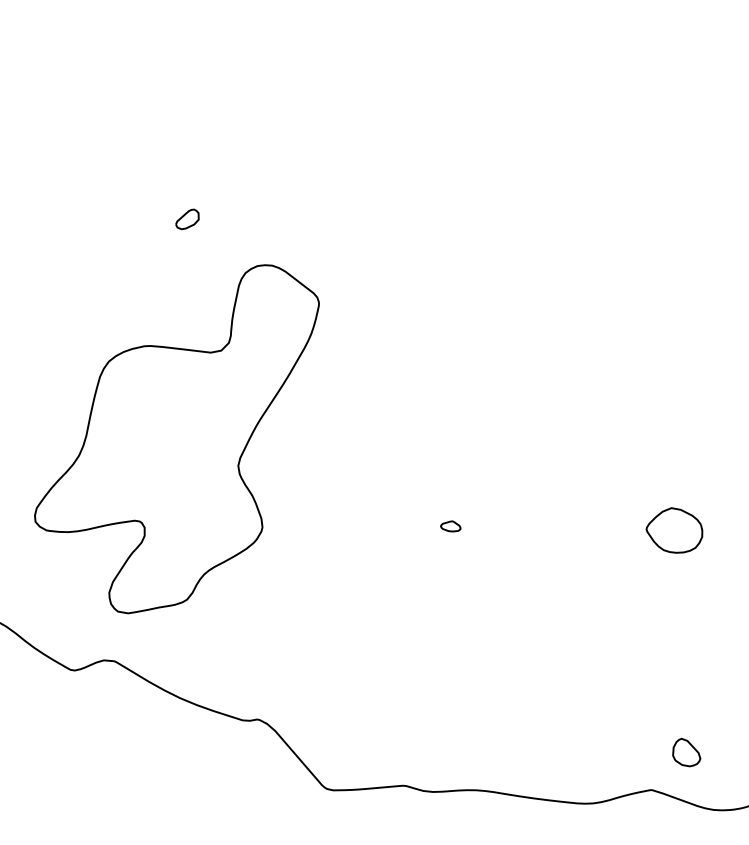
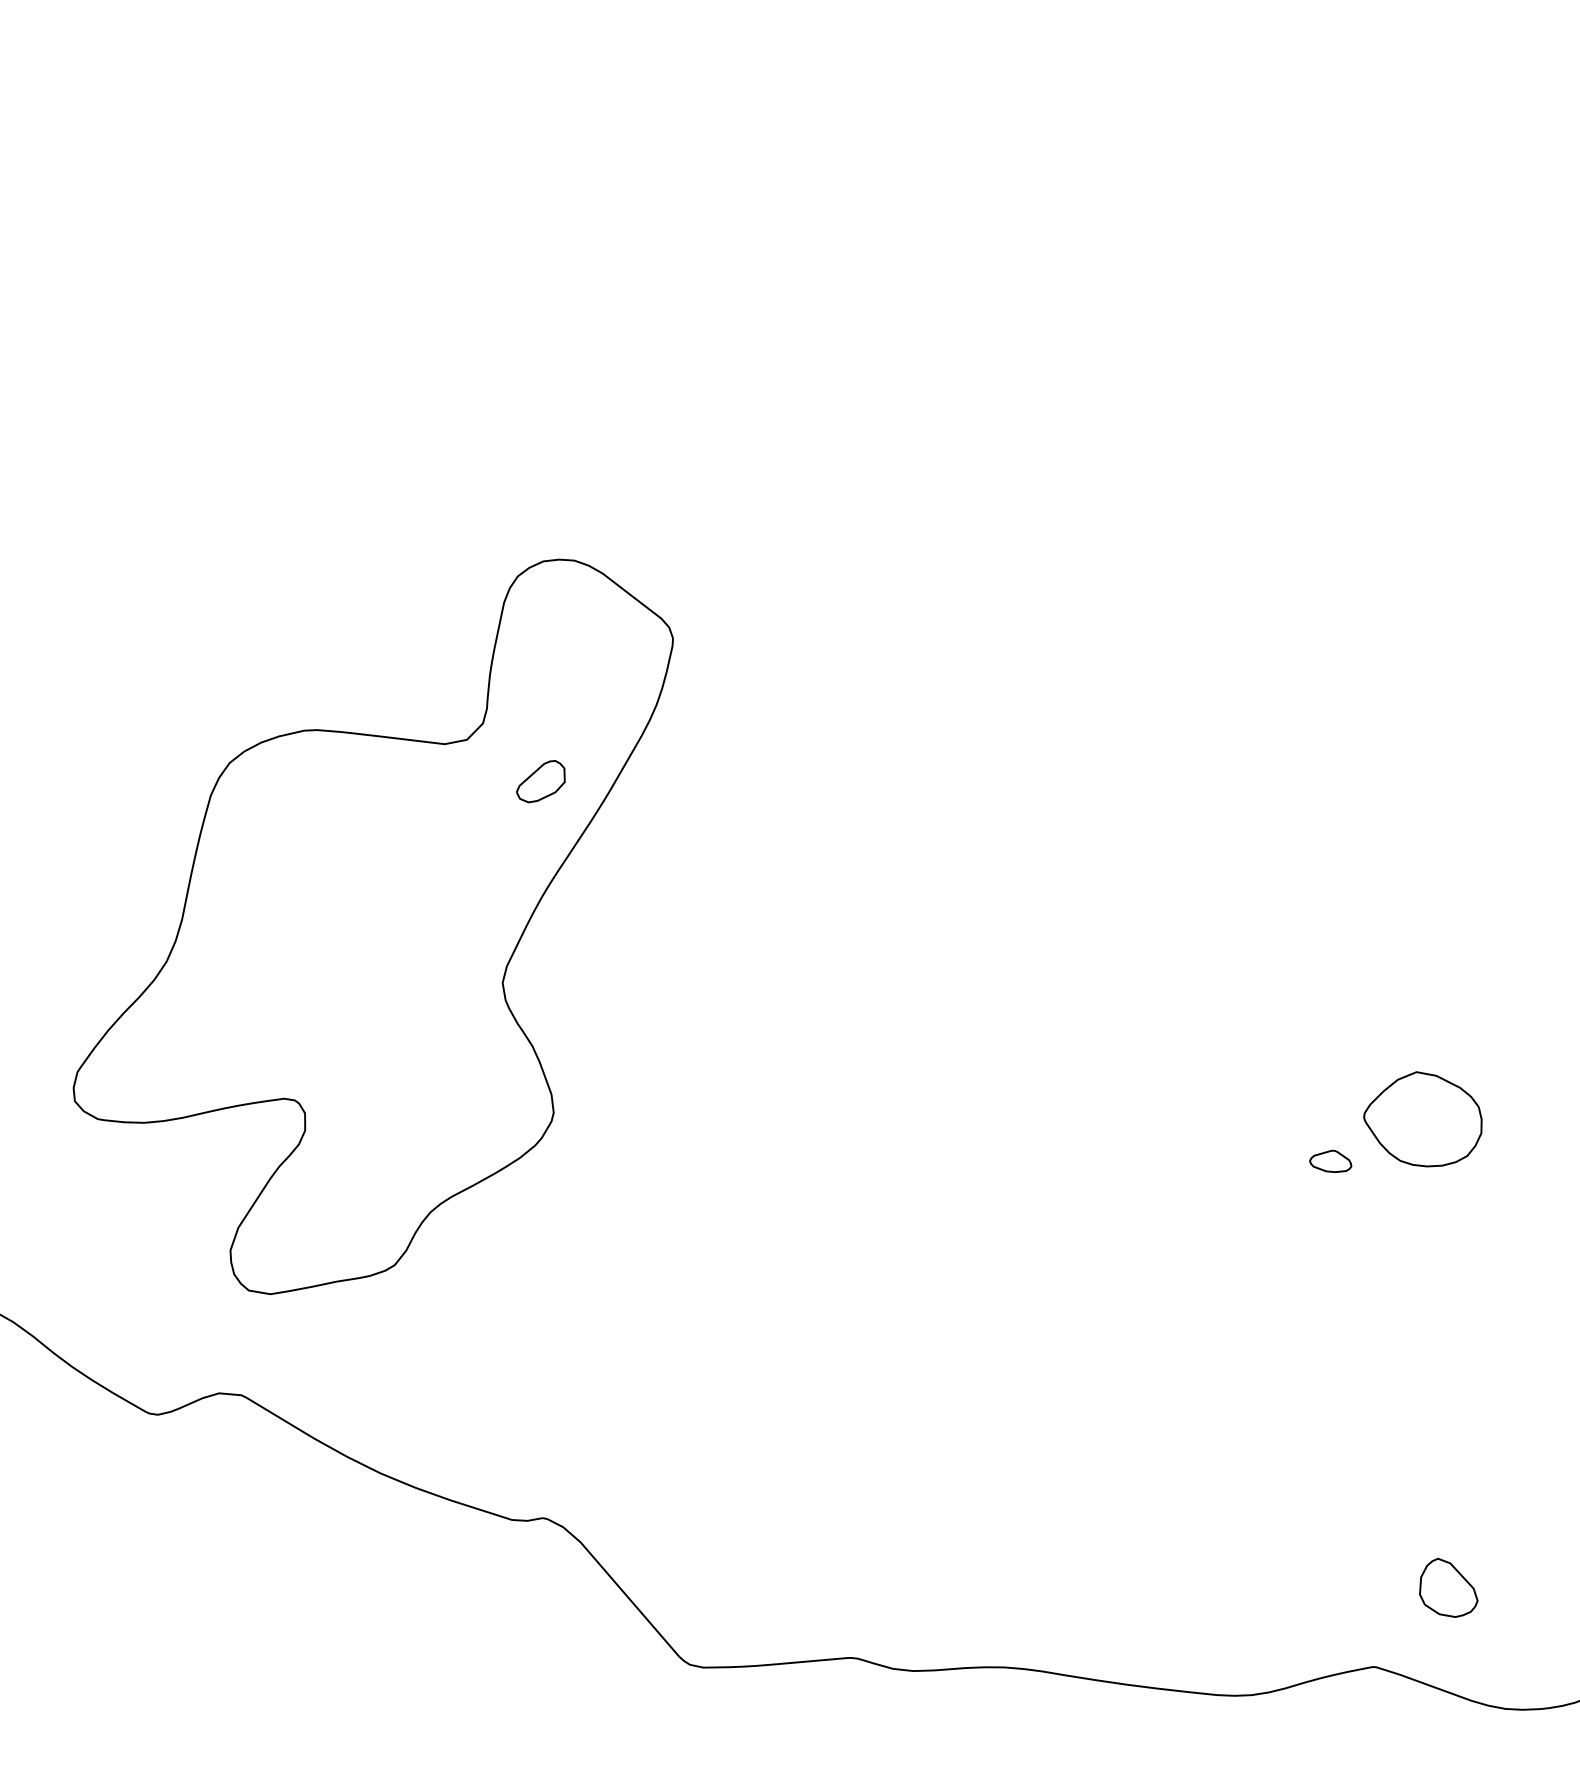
part: (187, 219) -> (541, 781), moved
part: (450, 526) -> (1330, 1161), moved

